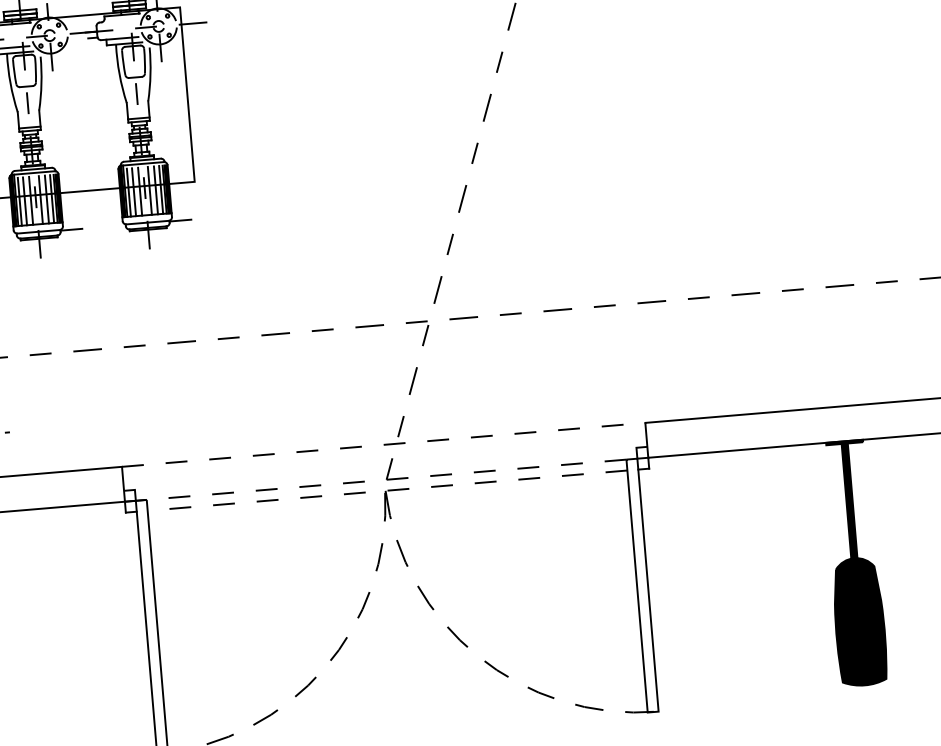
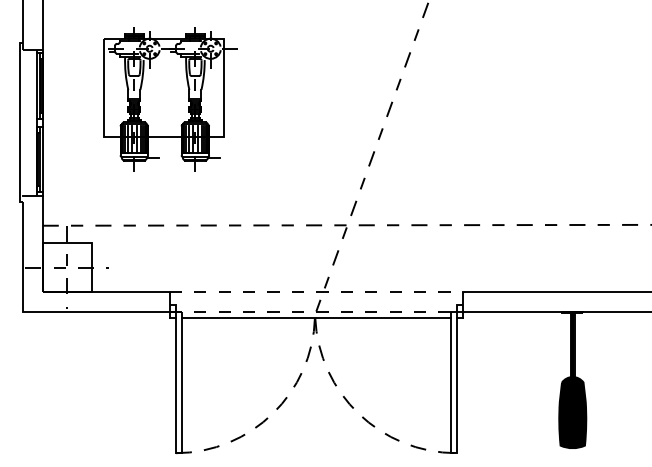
line: (386, 490) -> (315, 317), dashed -> solid

